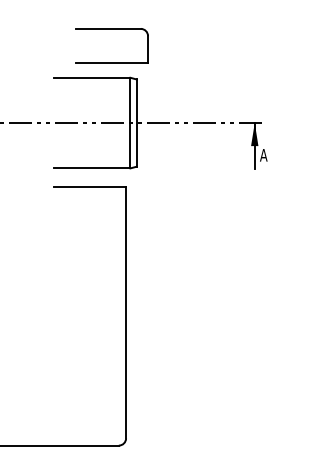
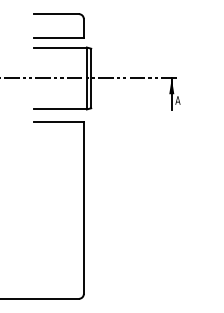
part: (110, 29) -> (58, 14), moved

